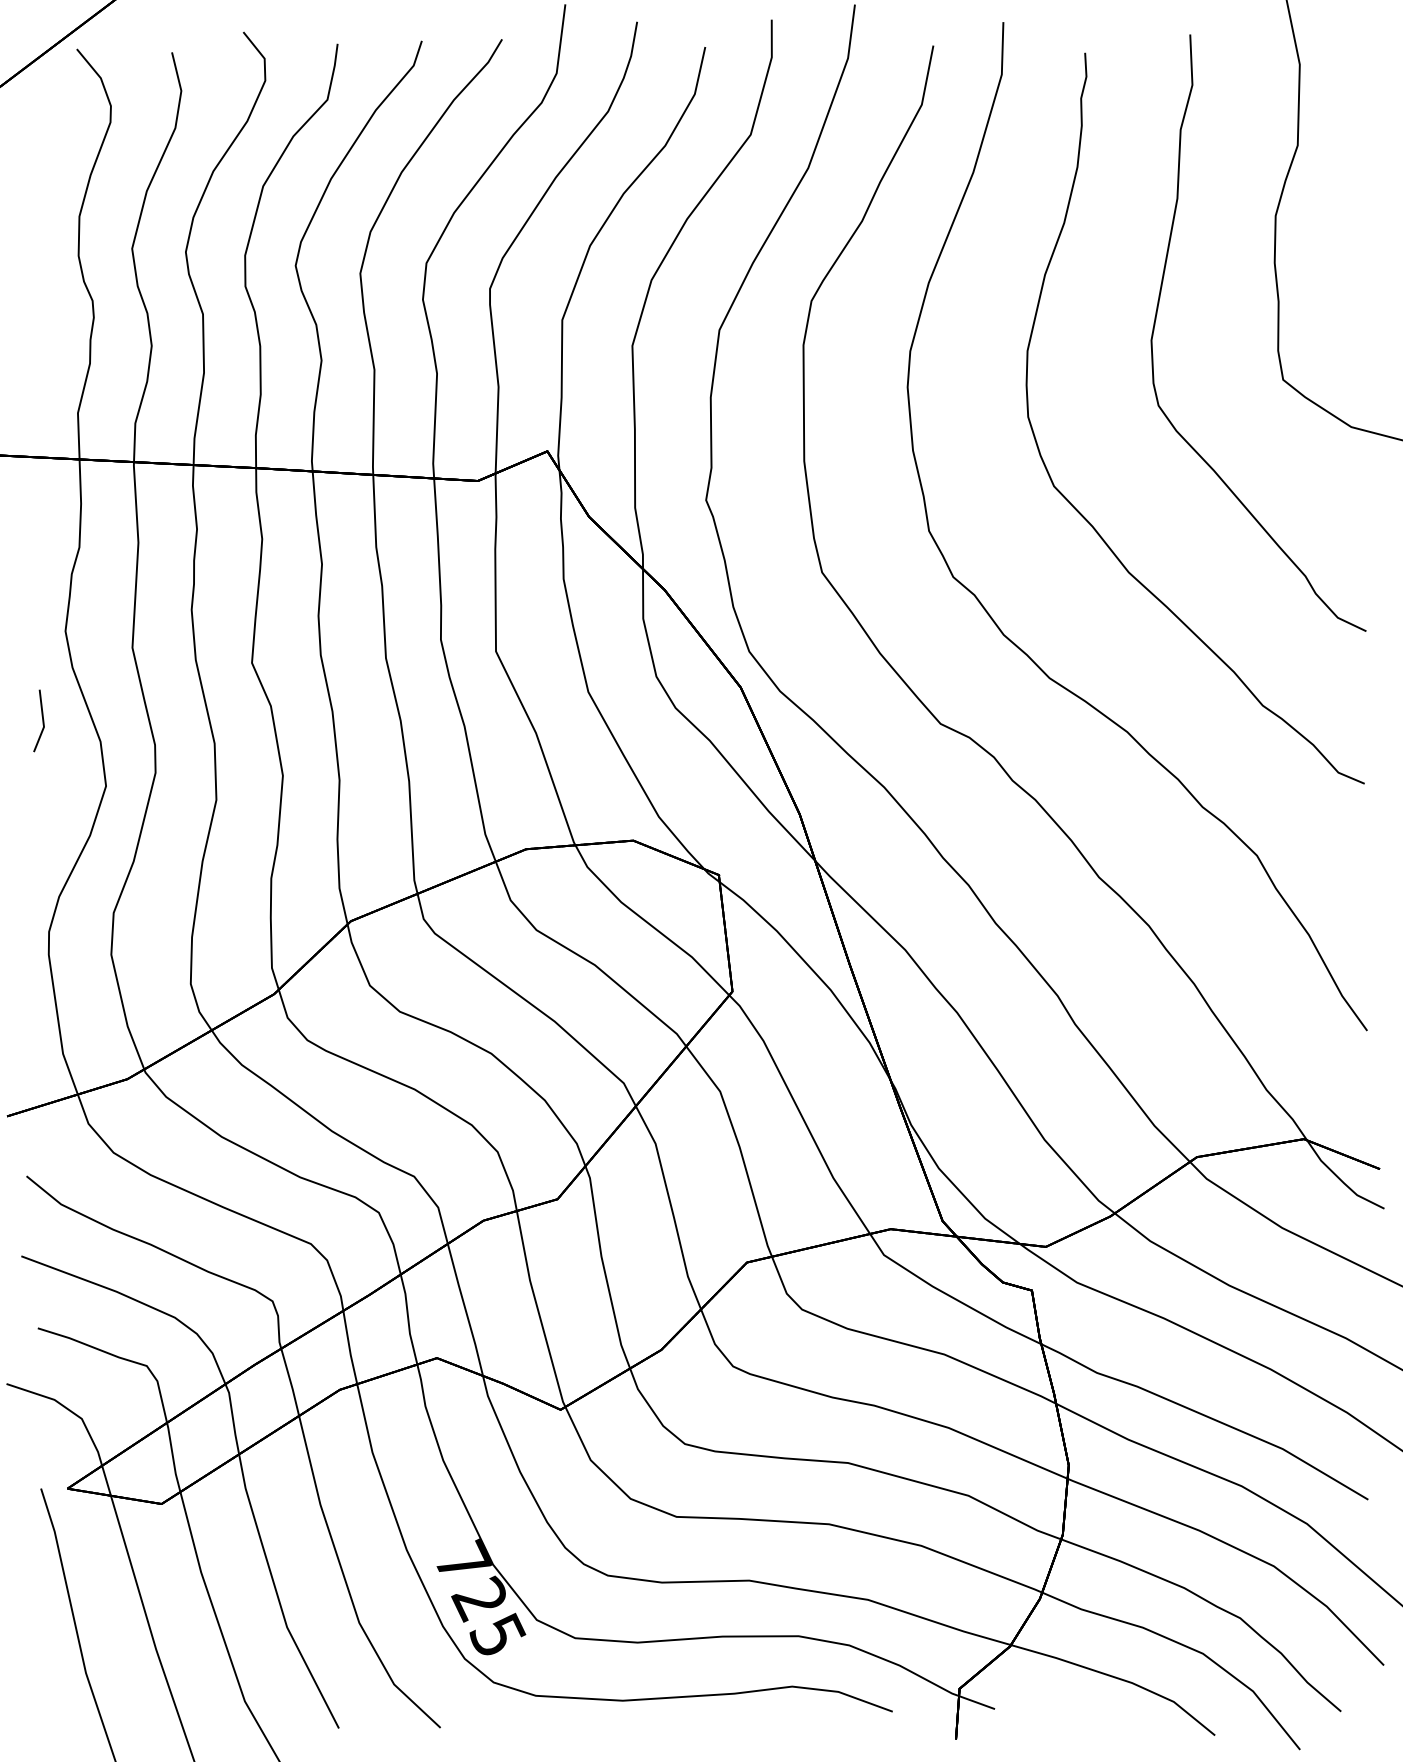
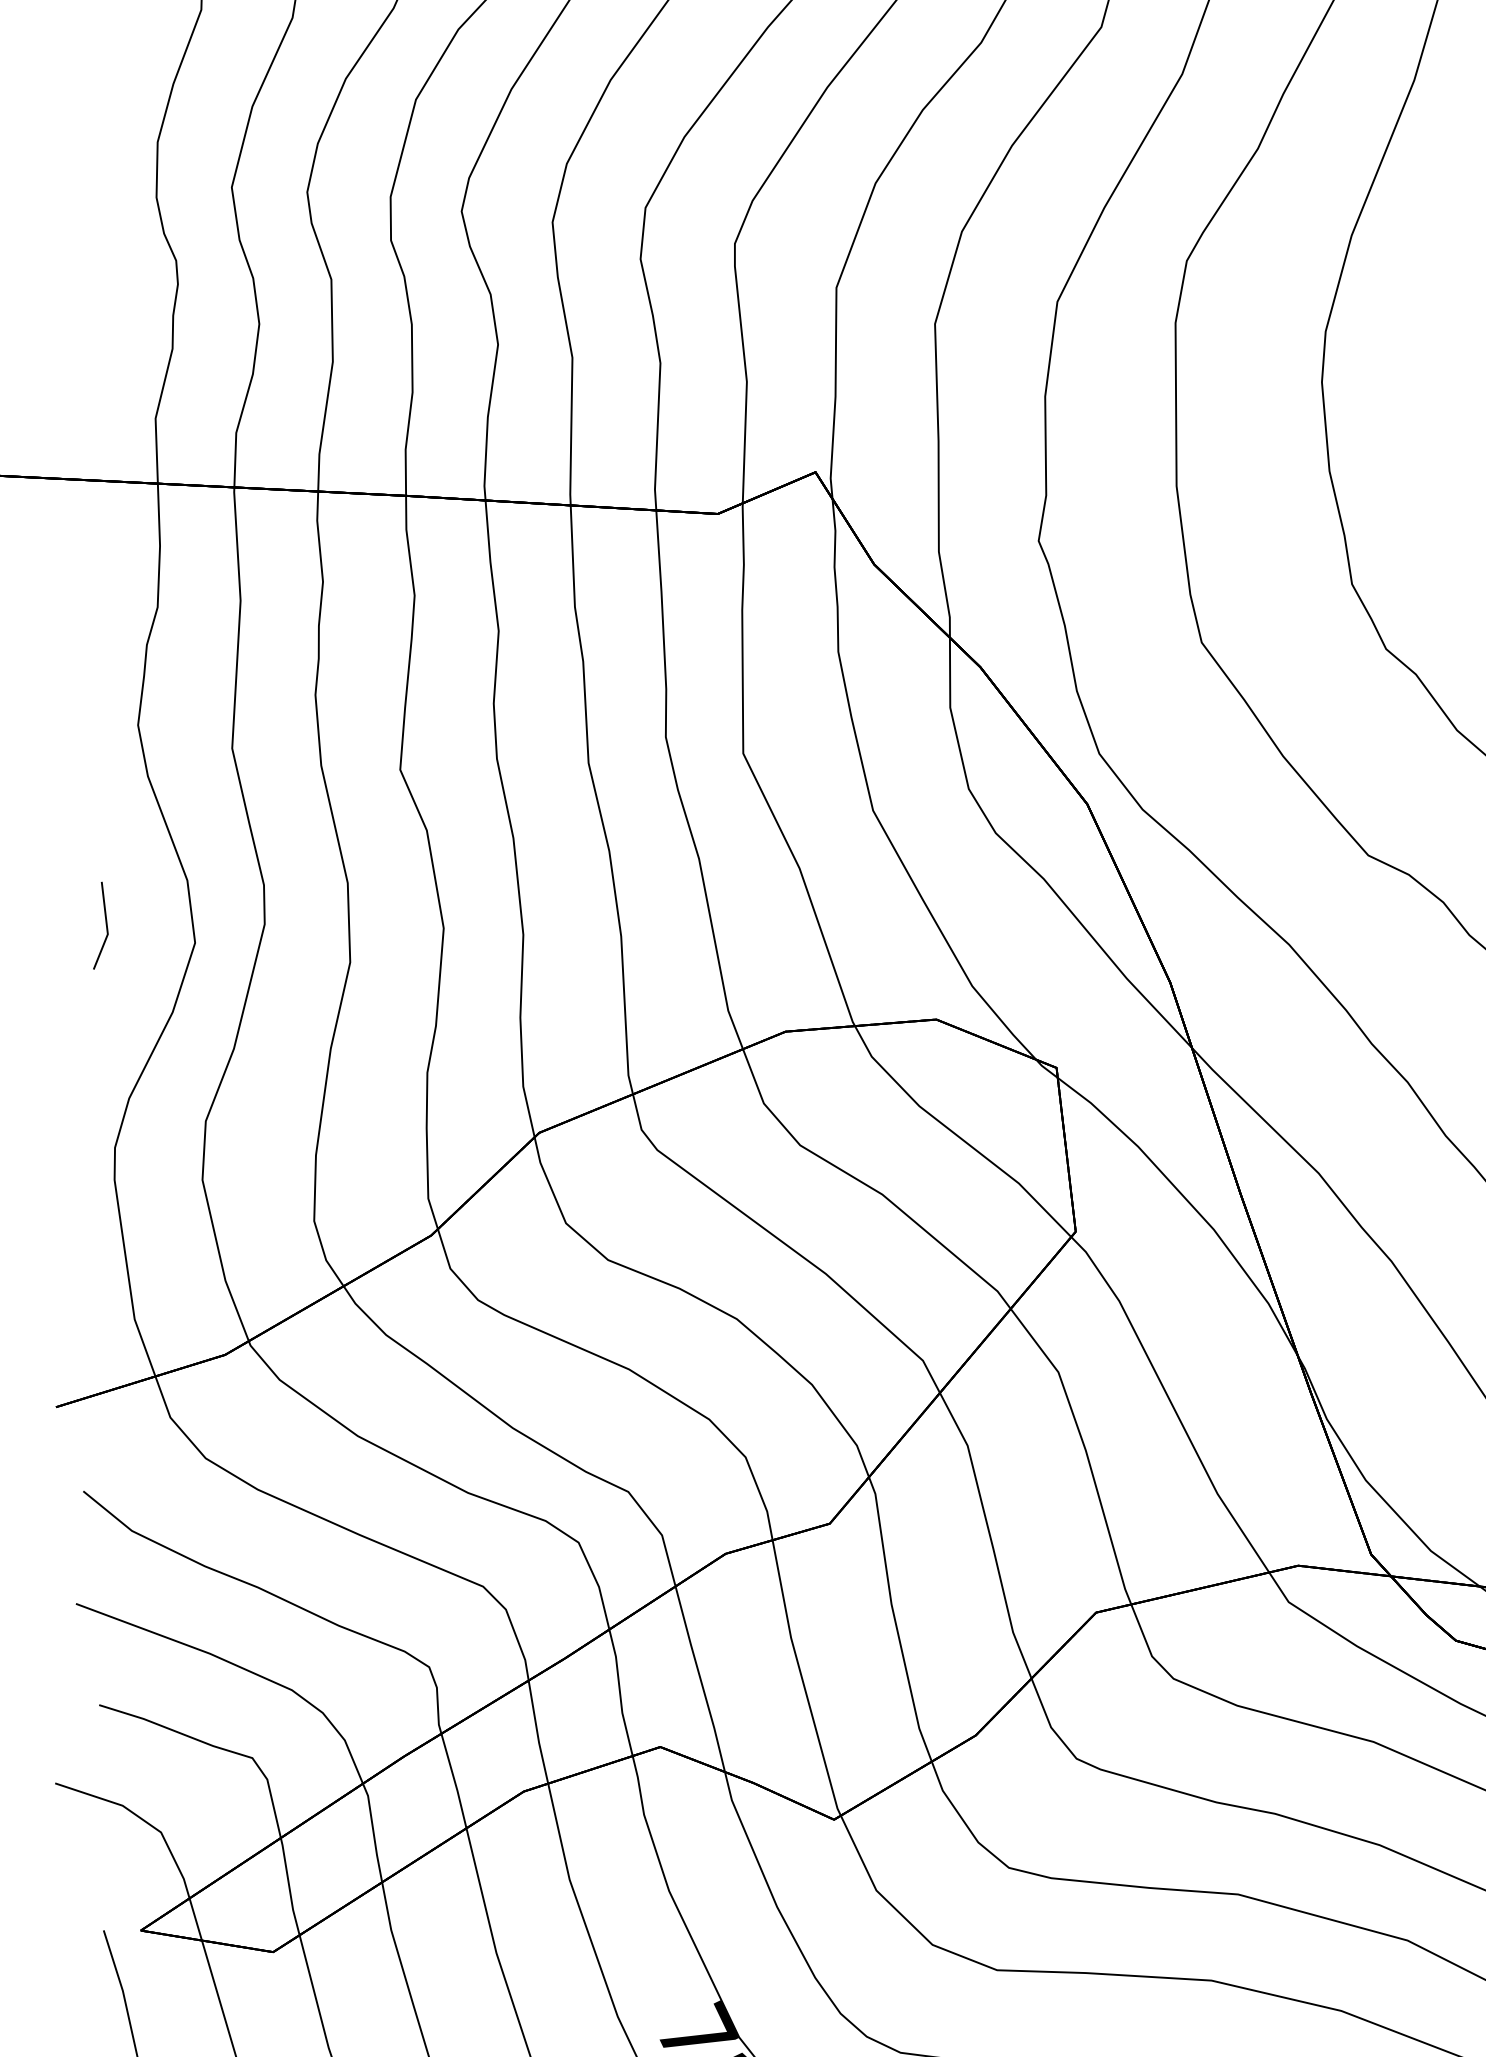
line: (42, 720) -> (105, 925), moved

